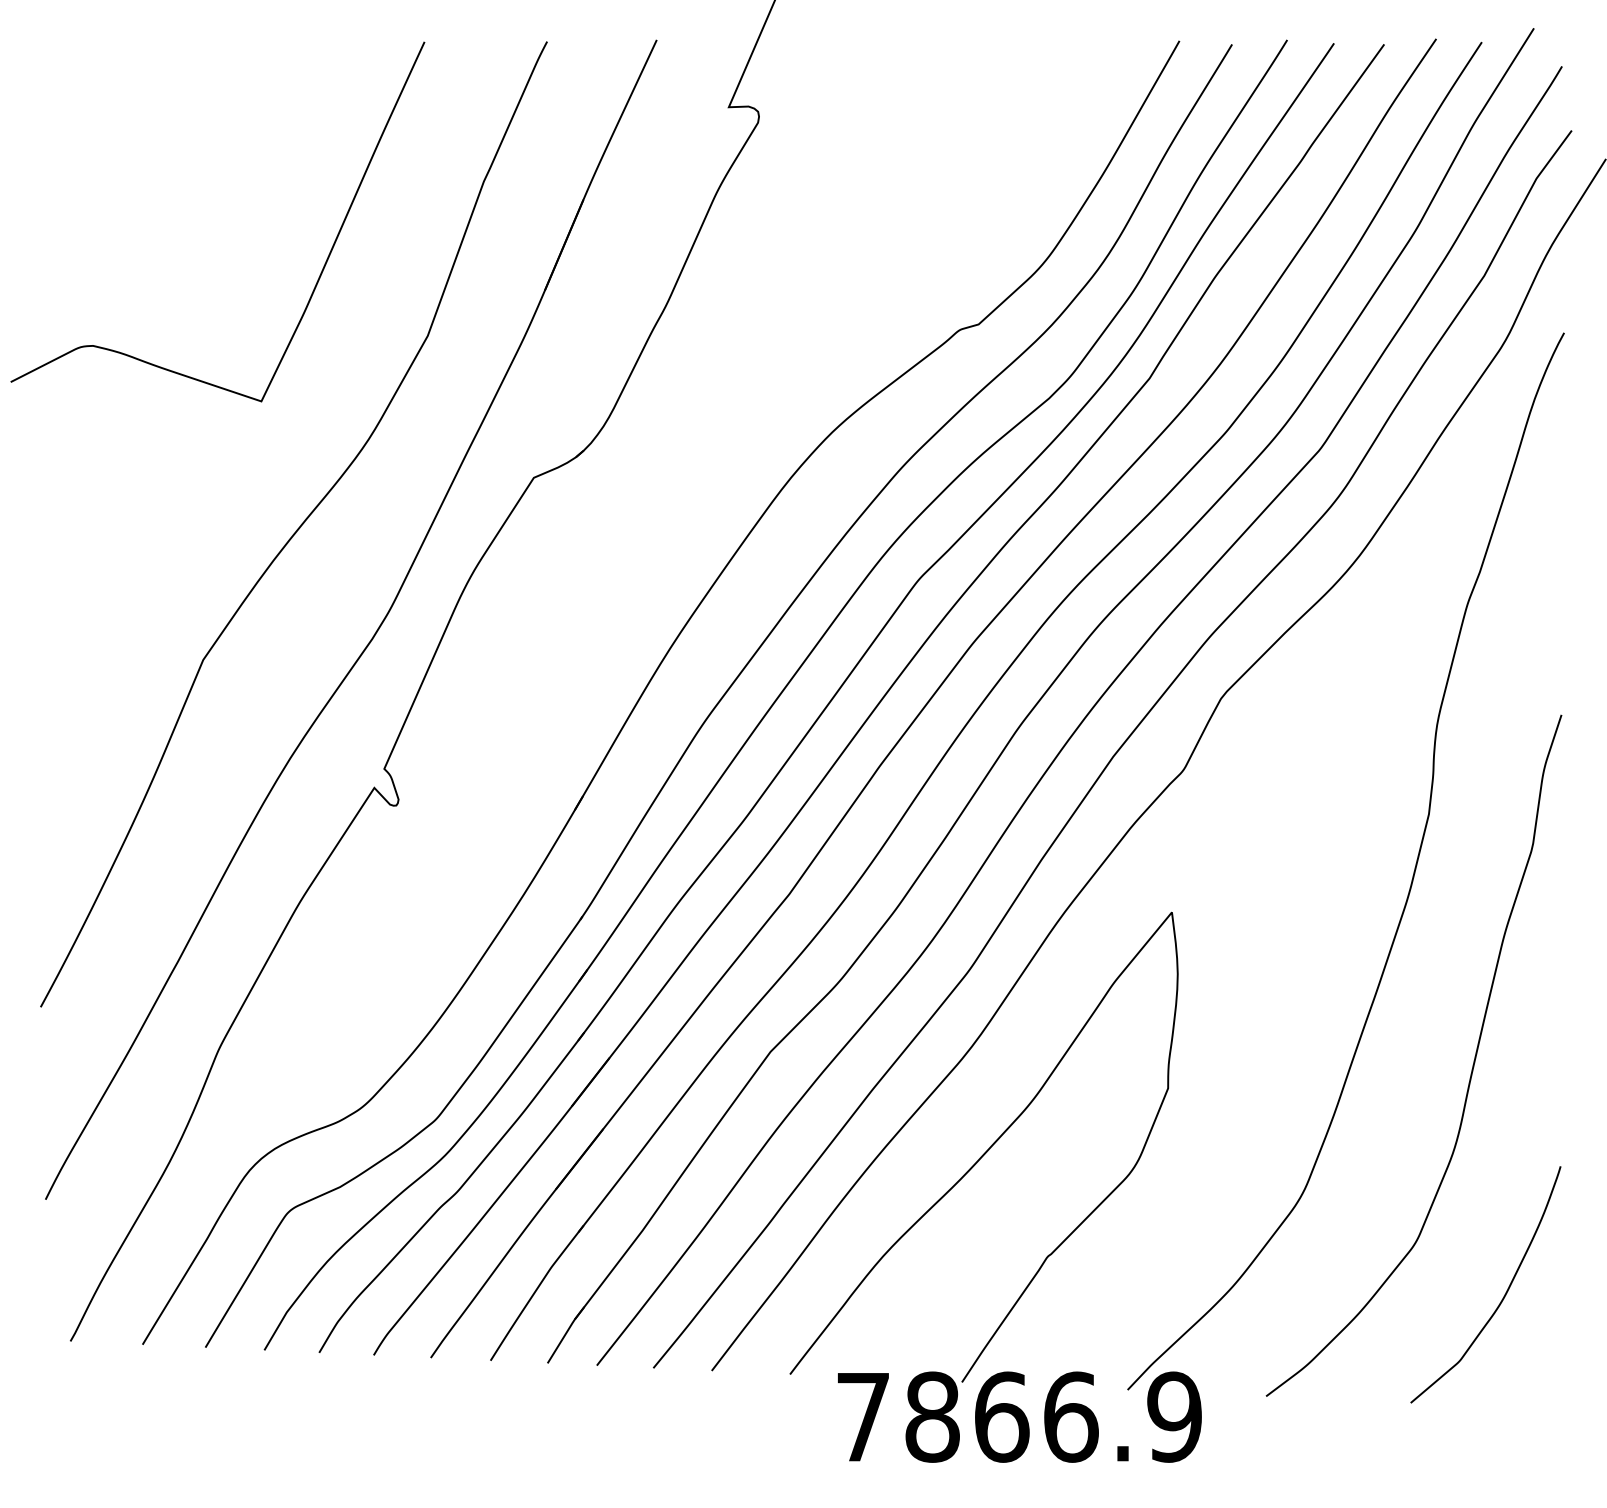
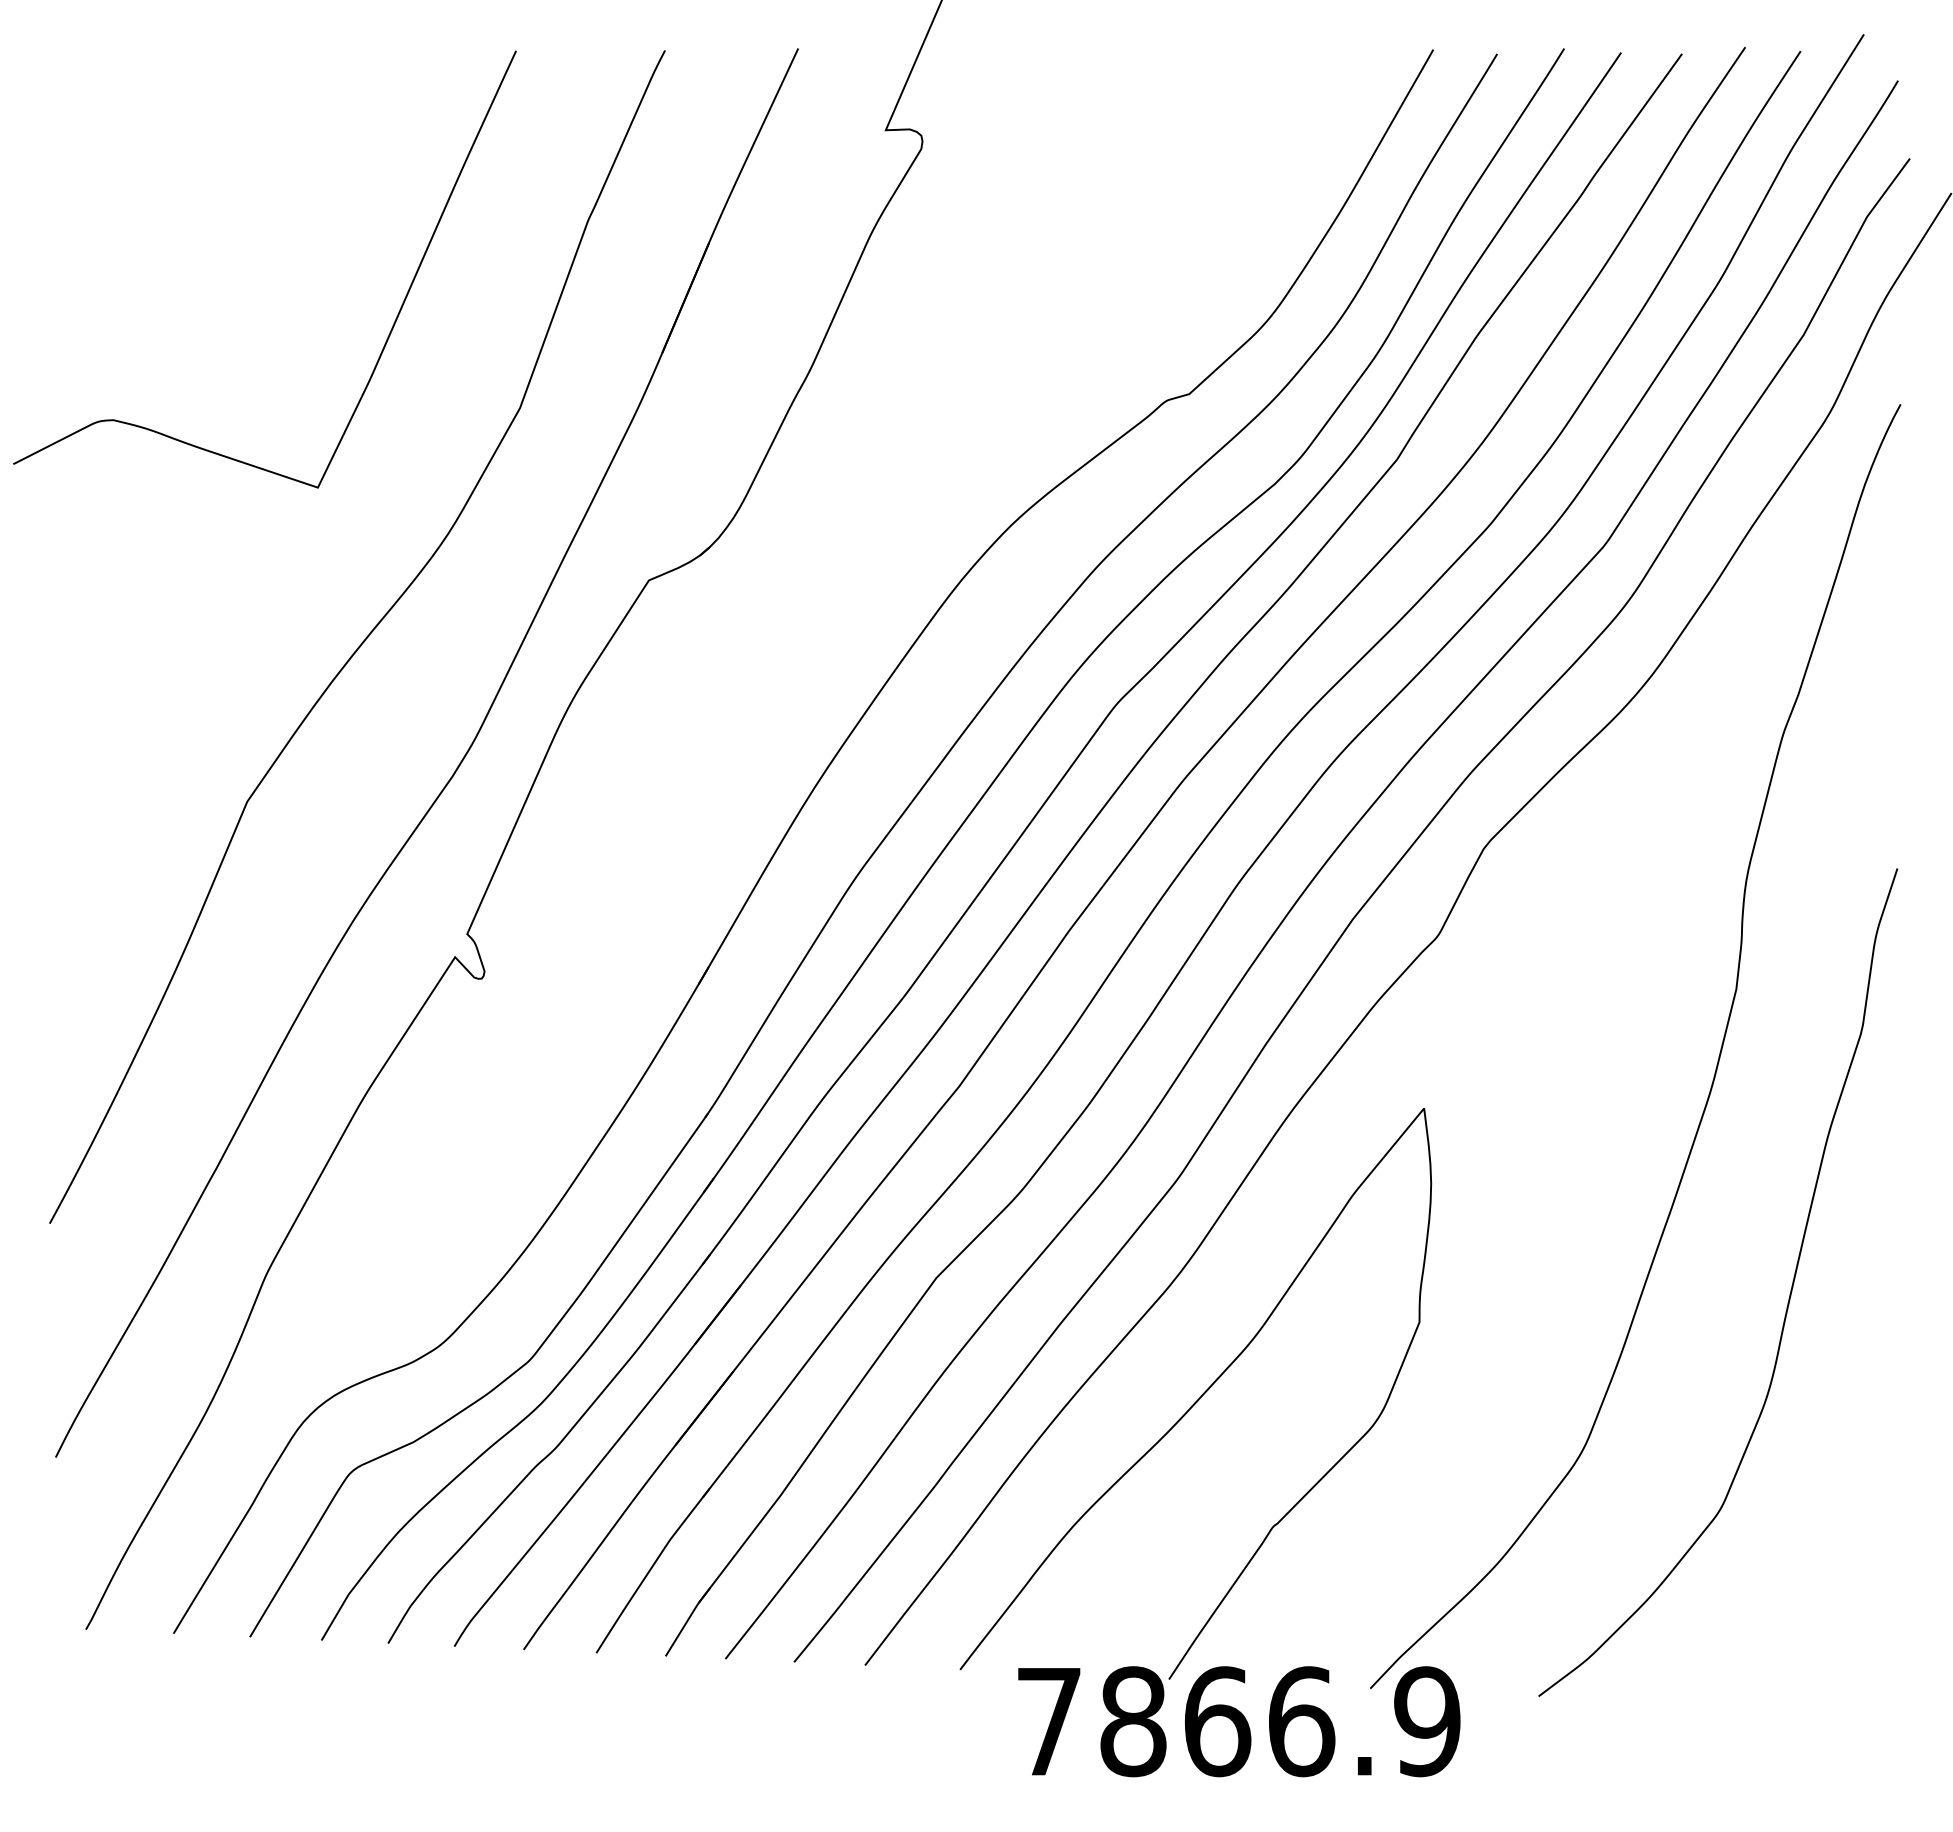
curve: (1504, 1294) -> (1828, 1572), removed

